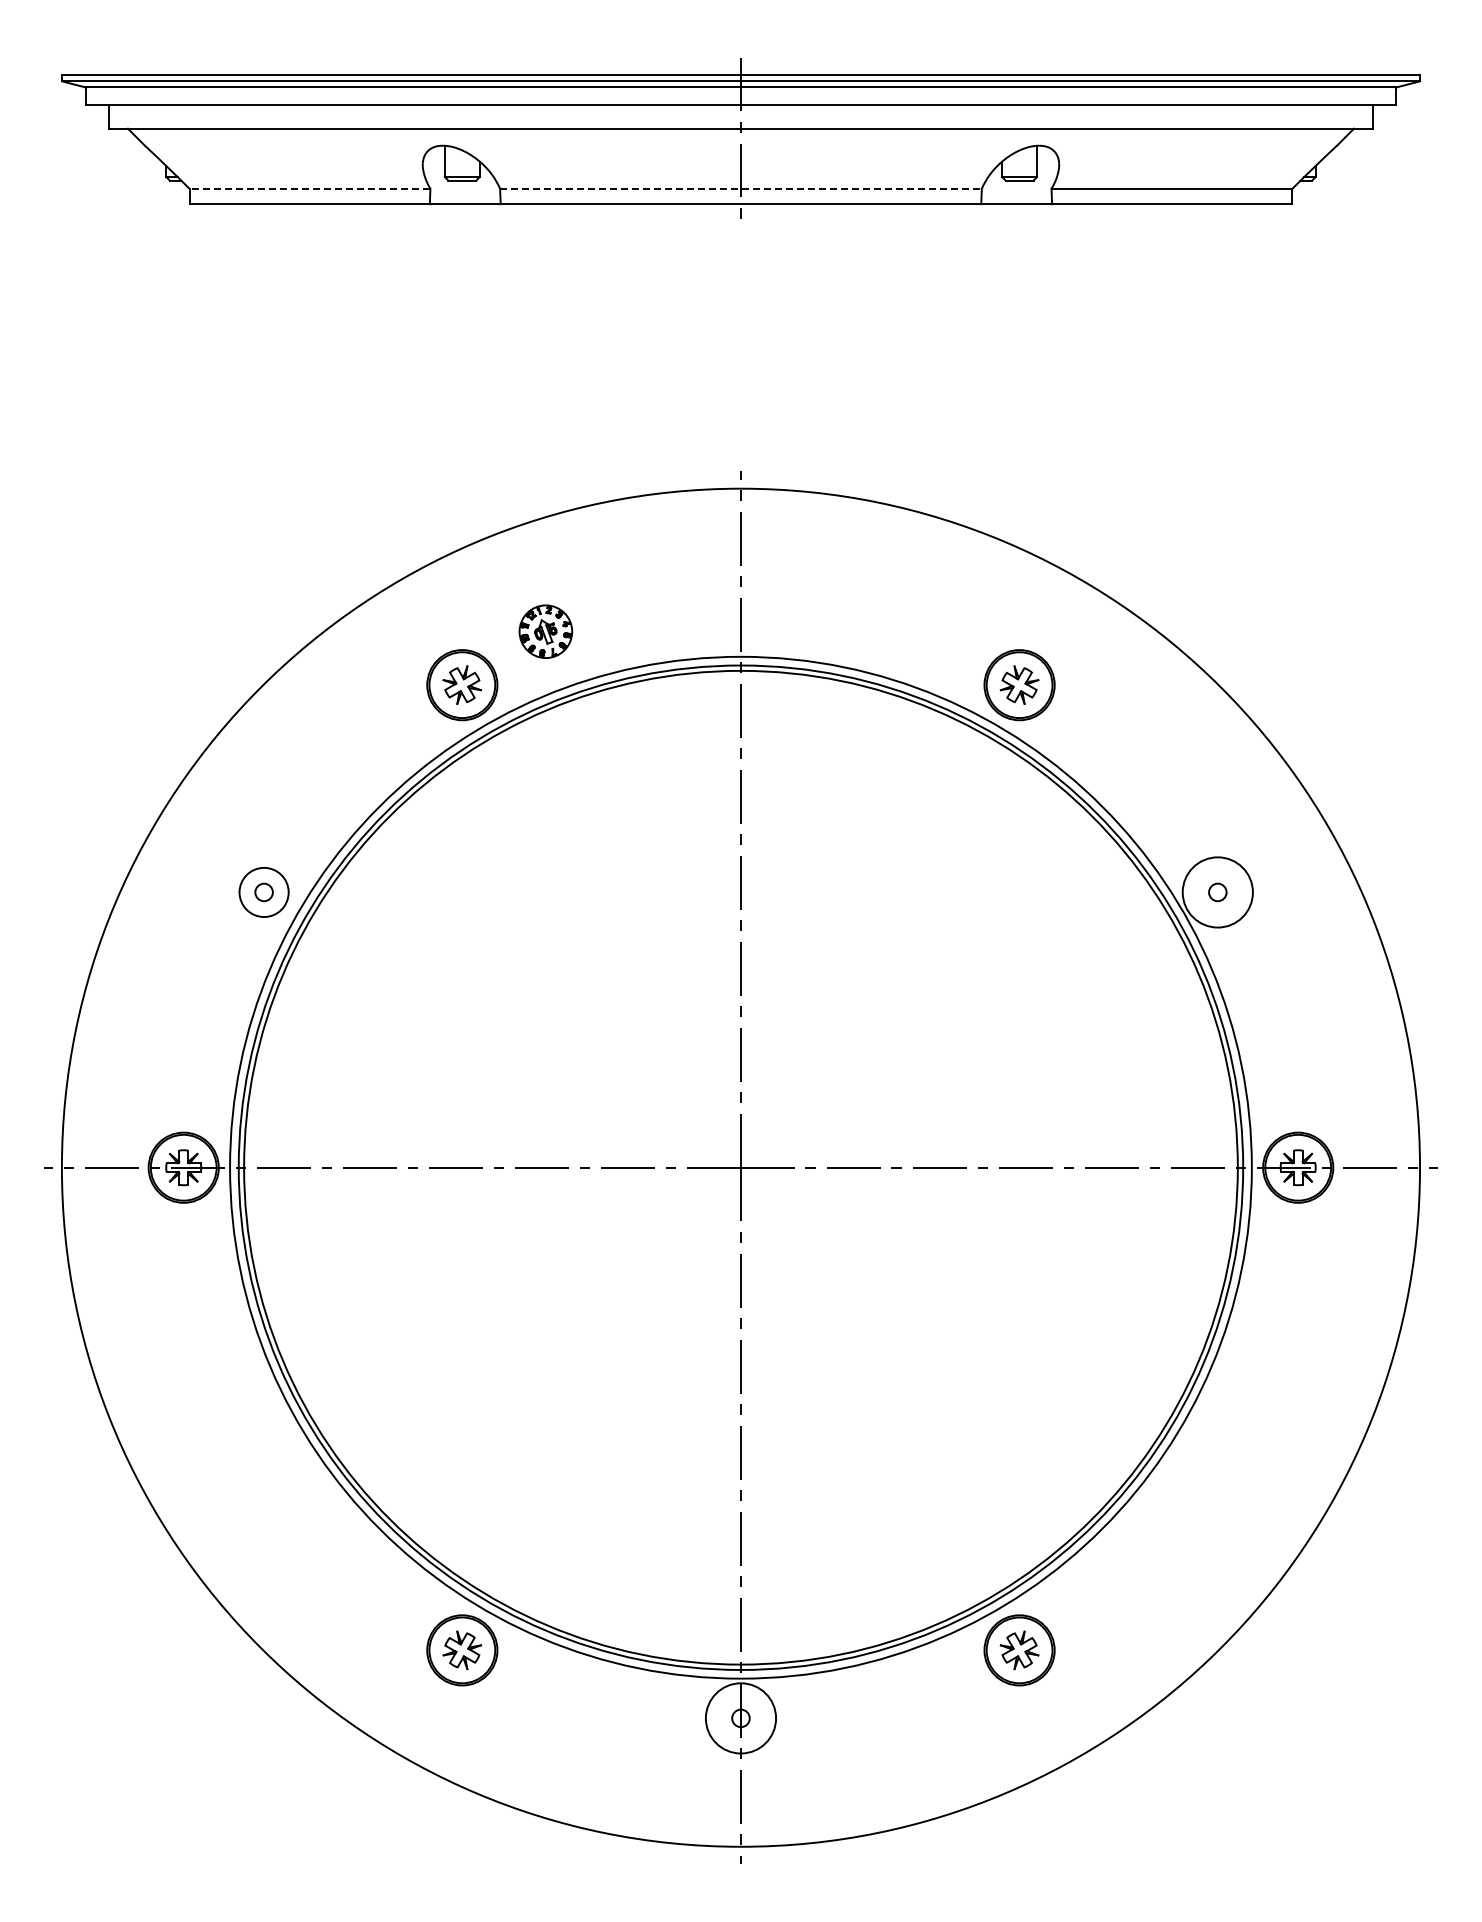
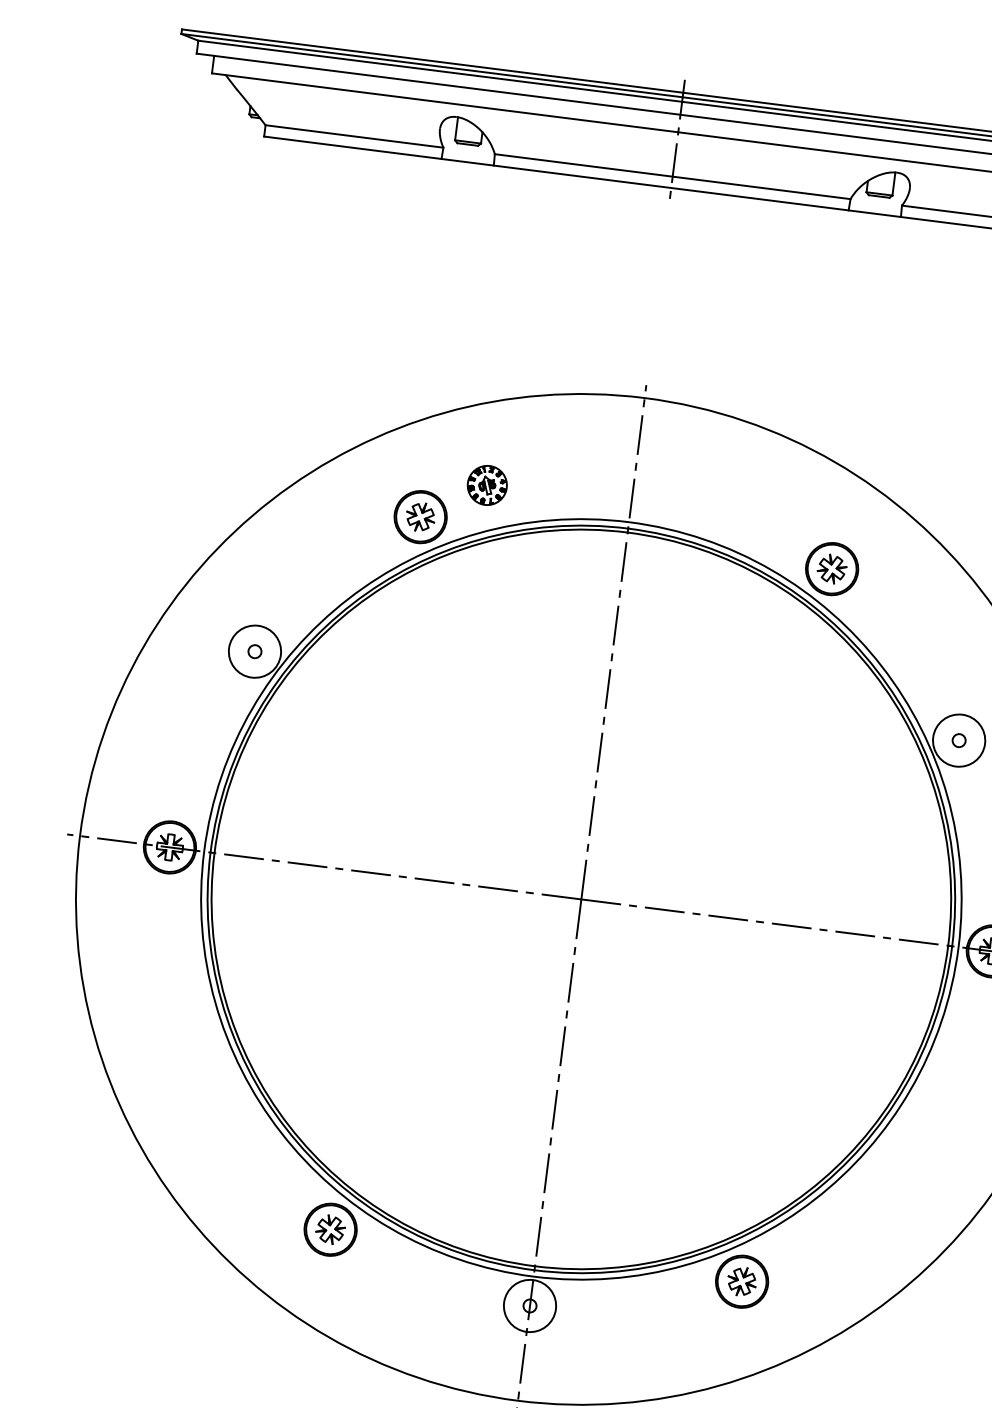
line: (309, 188) -> (354, 136), dashed -> solid
line: (740, 188) -> (672, 176), dashed -> solid
circle: (264, 892) -> (255, 651), size x1.43

